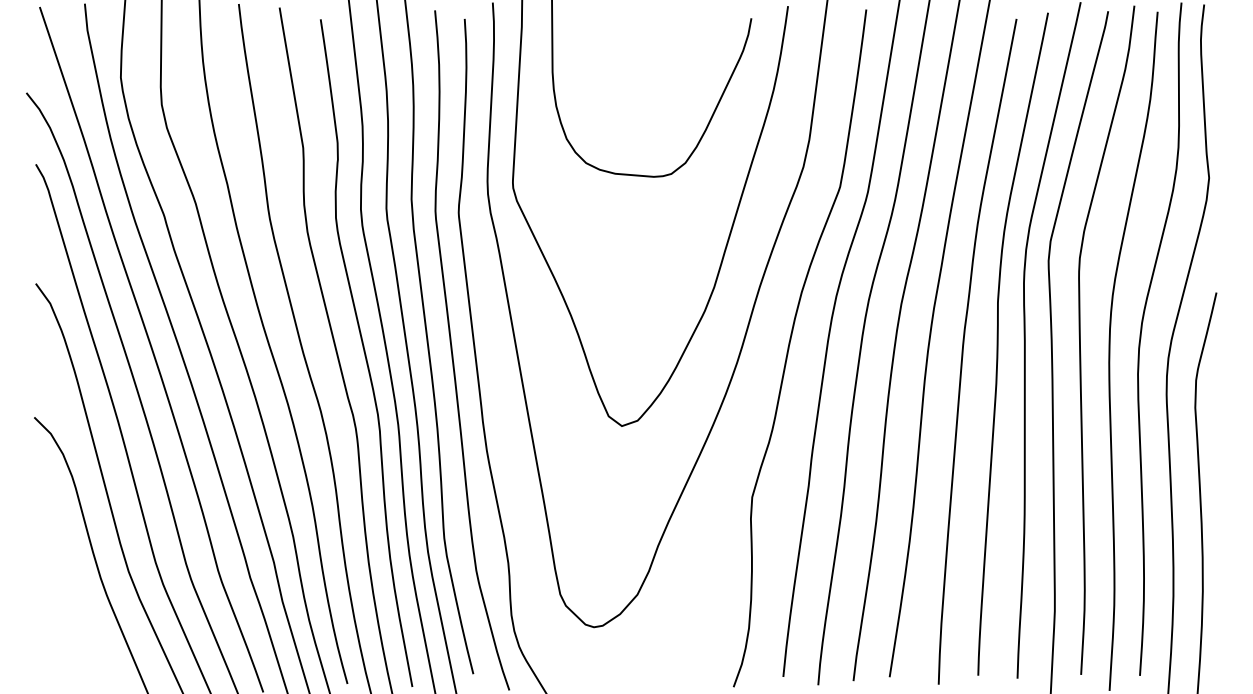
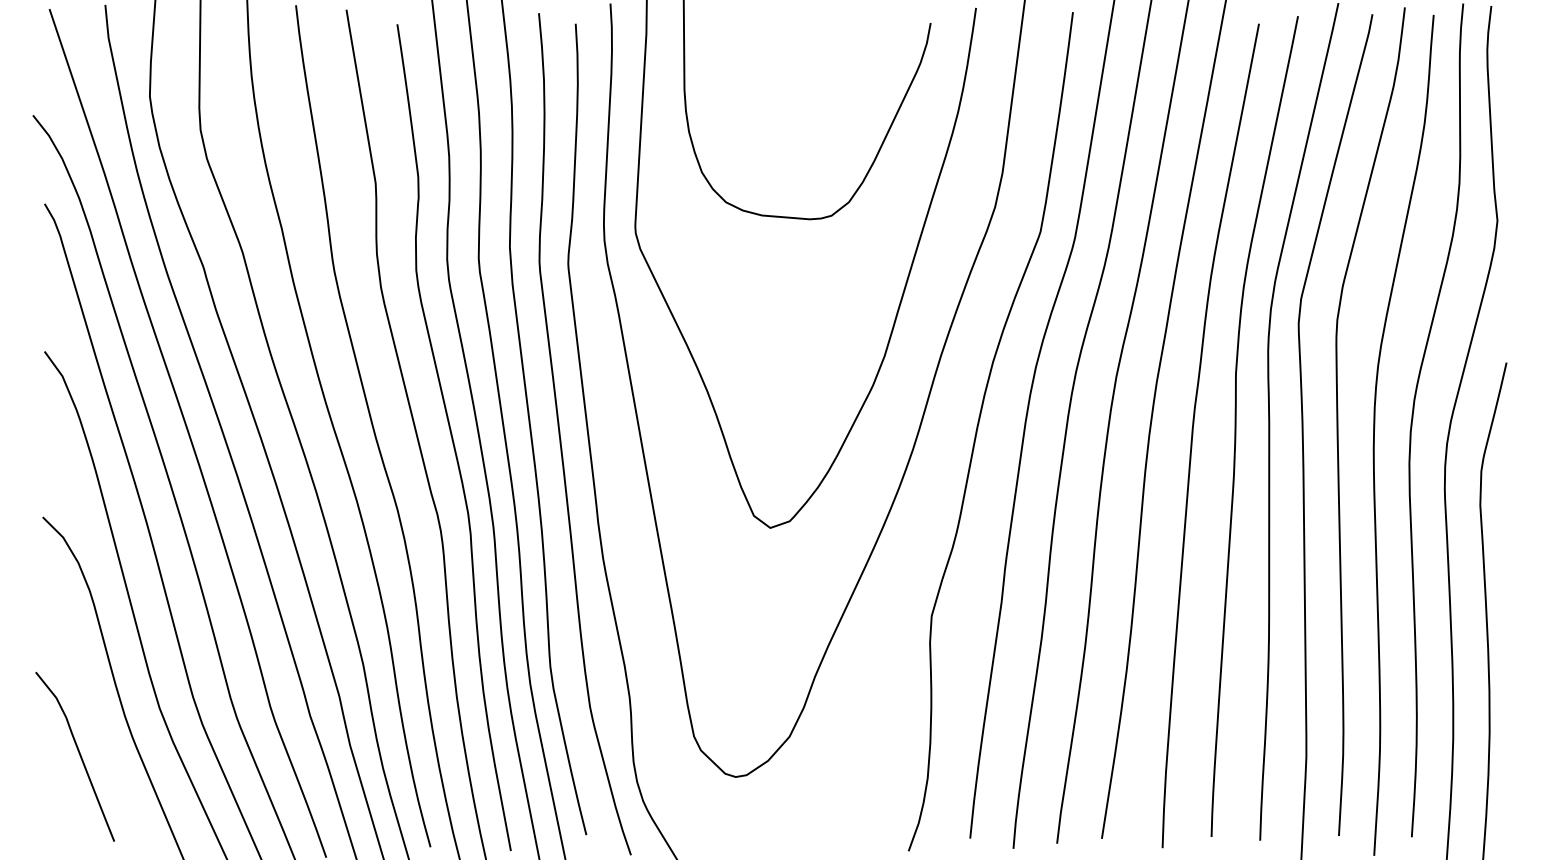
curve: (63, 608) -> (78, 753), added

